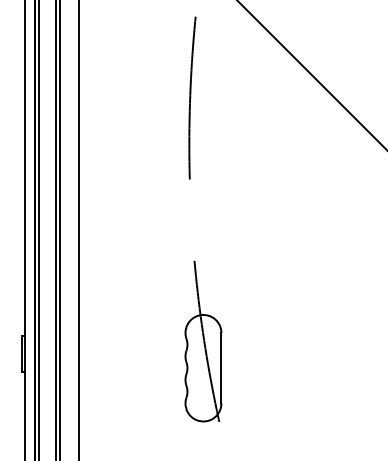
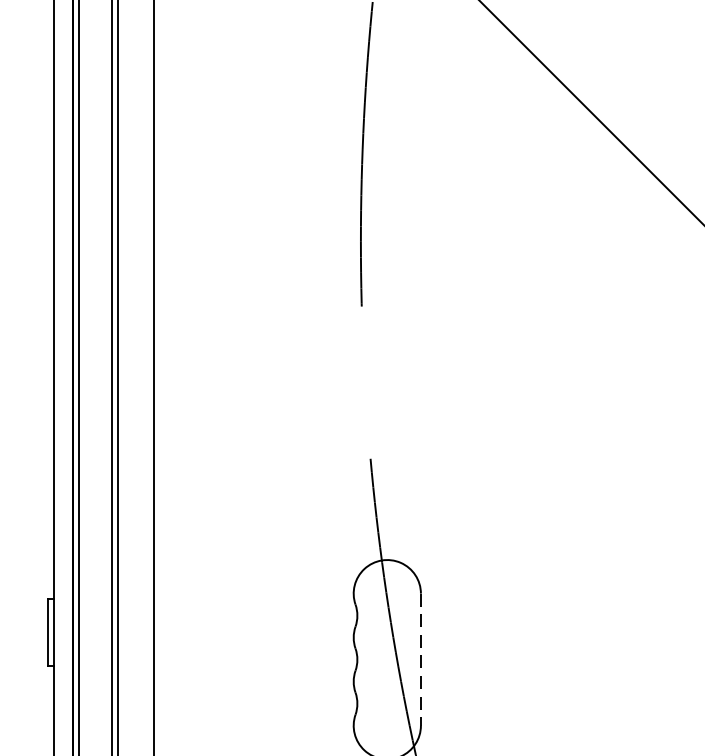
line: (221, 368) -> (421, 660), solid -> dashed

